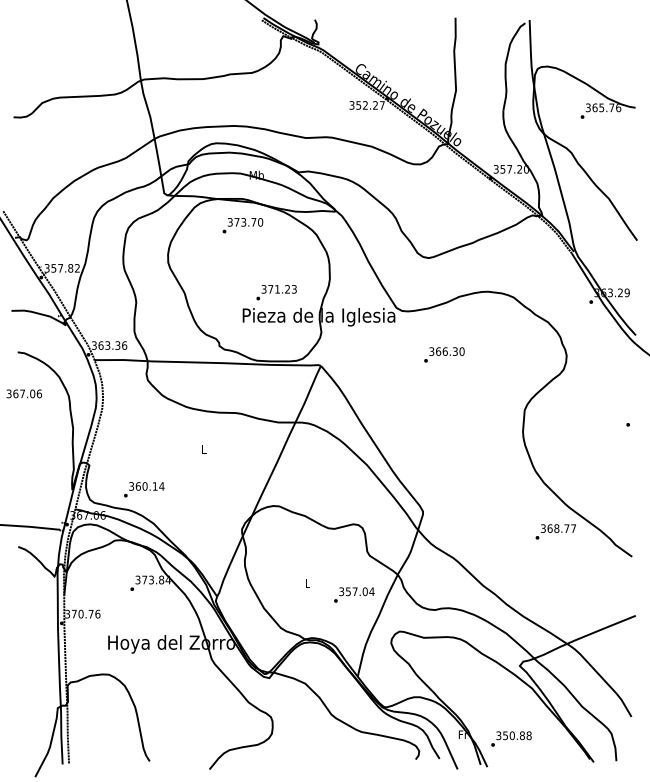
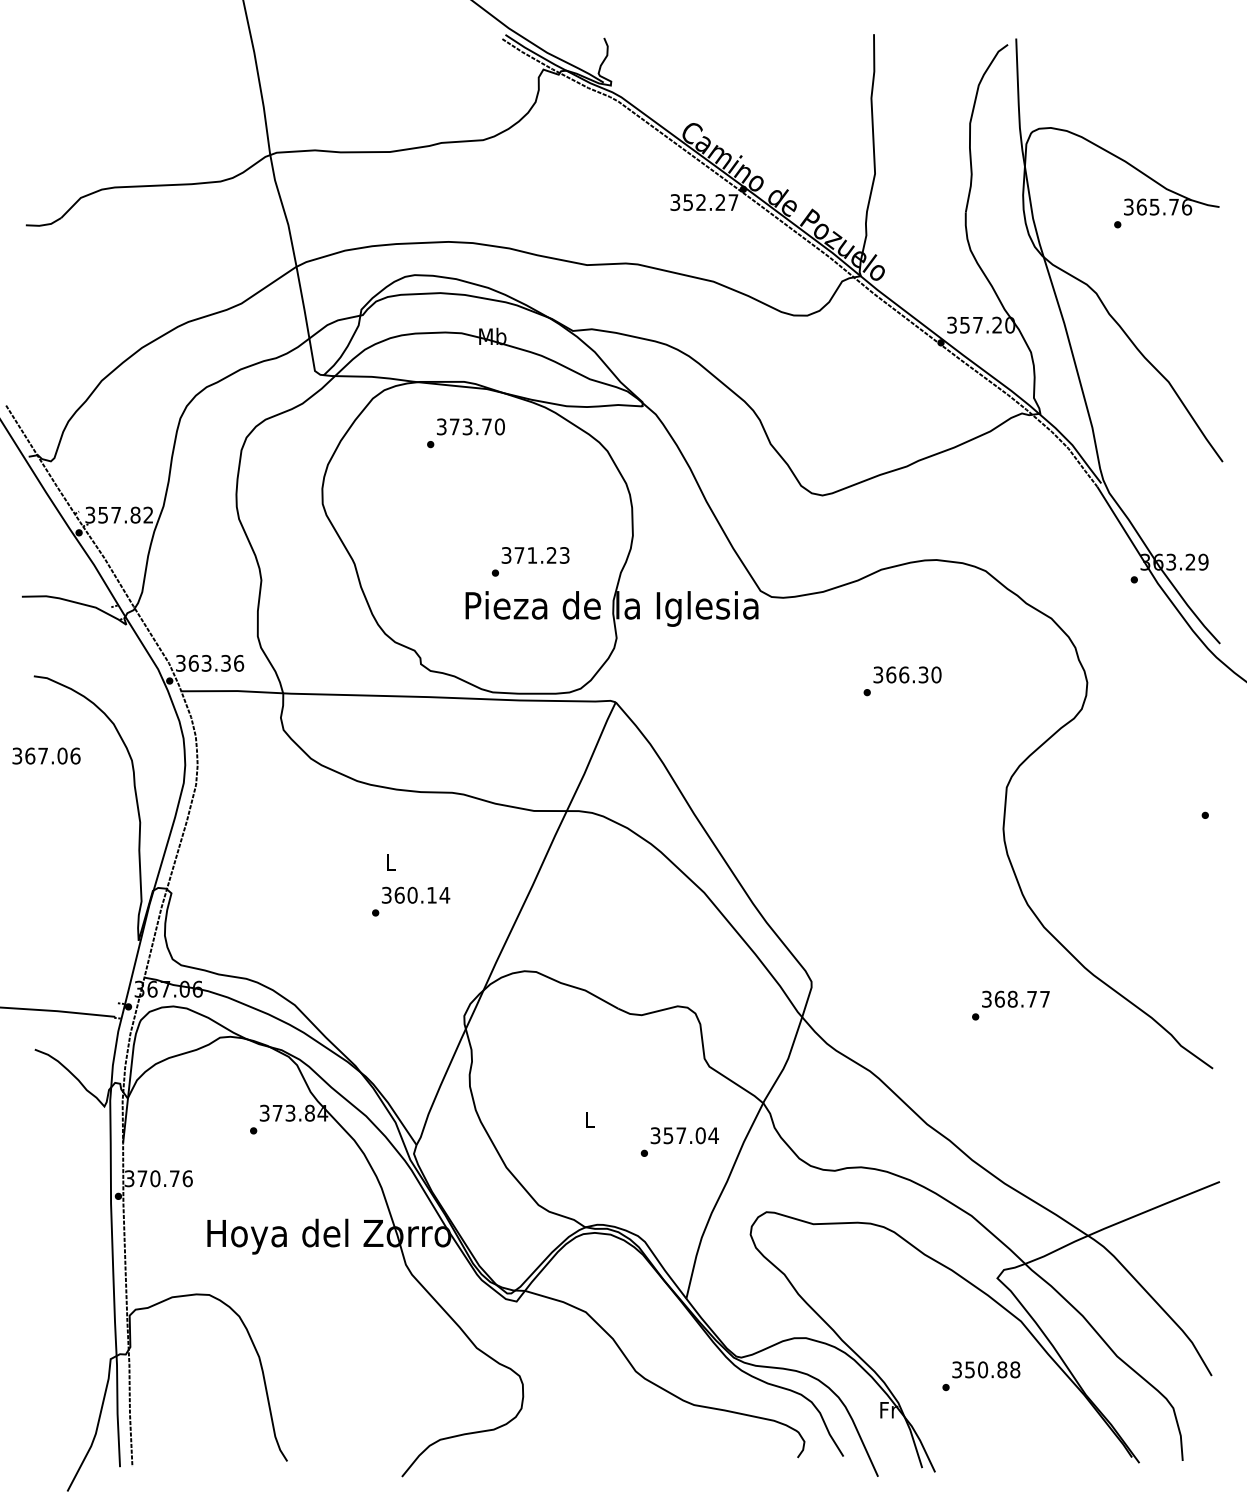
text: (444, 354) -> (902, 680), moved
text: (144, 489) -> (411, 901), moved
text: (555, 531) -> (1010, 1004), moved
text: (511, 738) -> (981, 1375), moved

